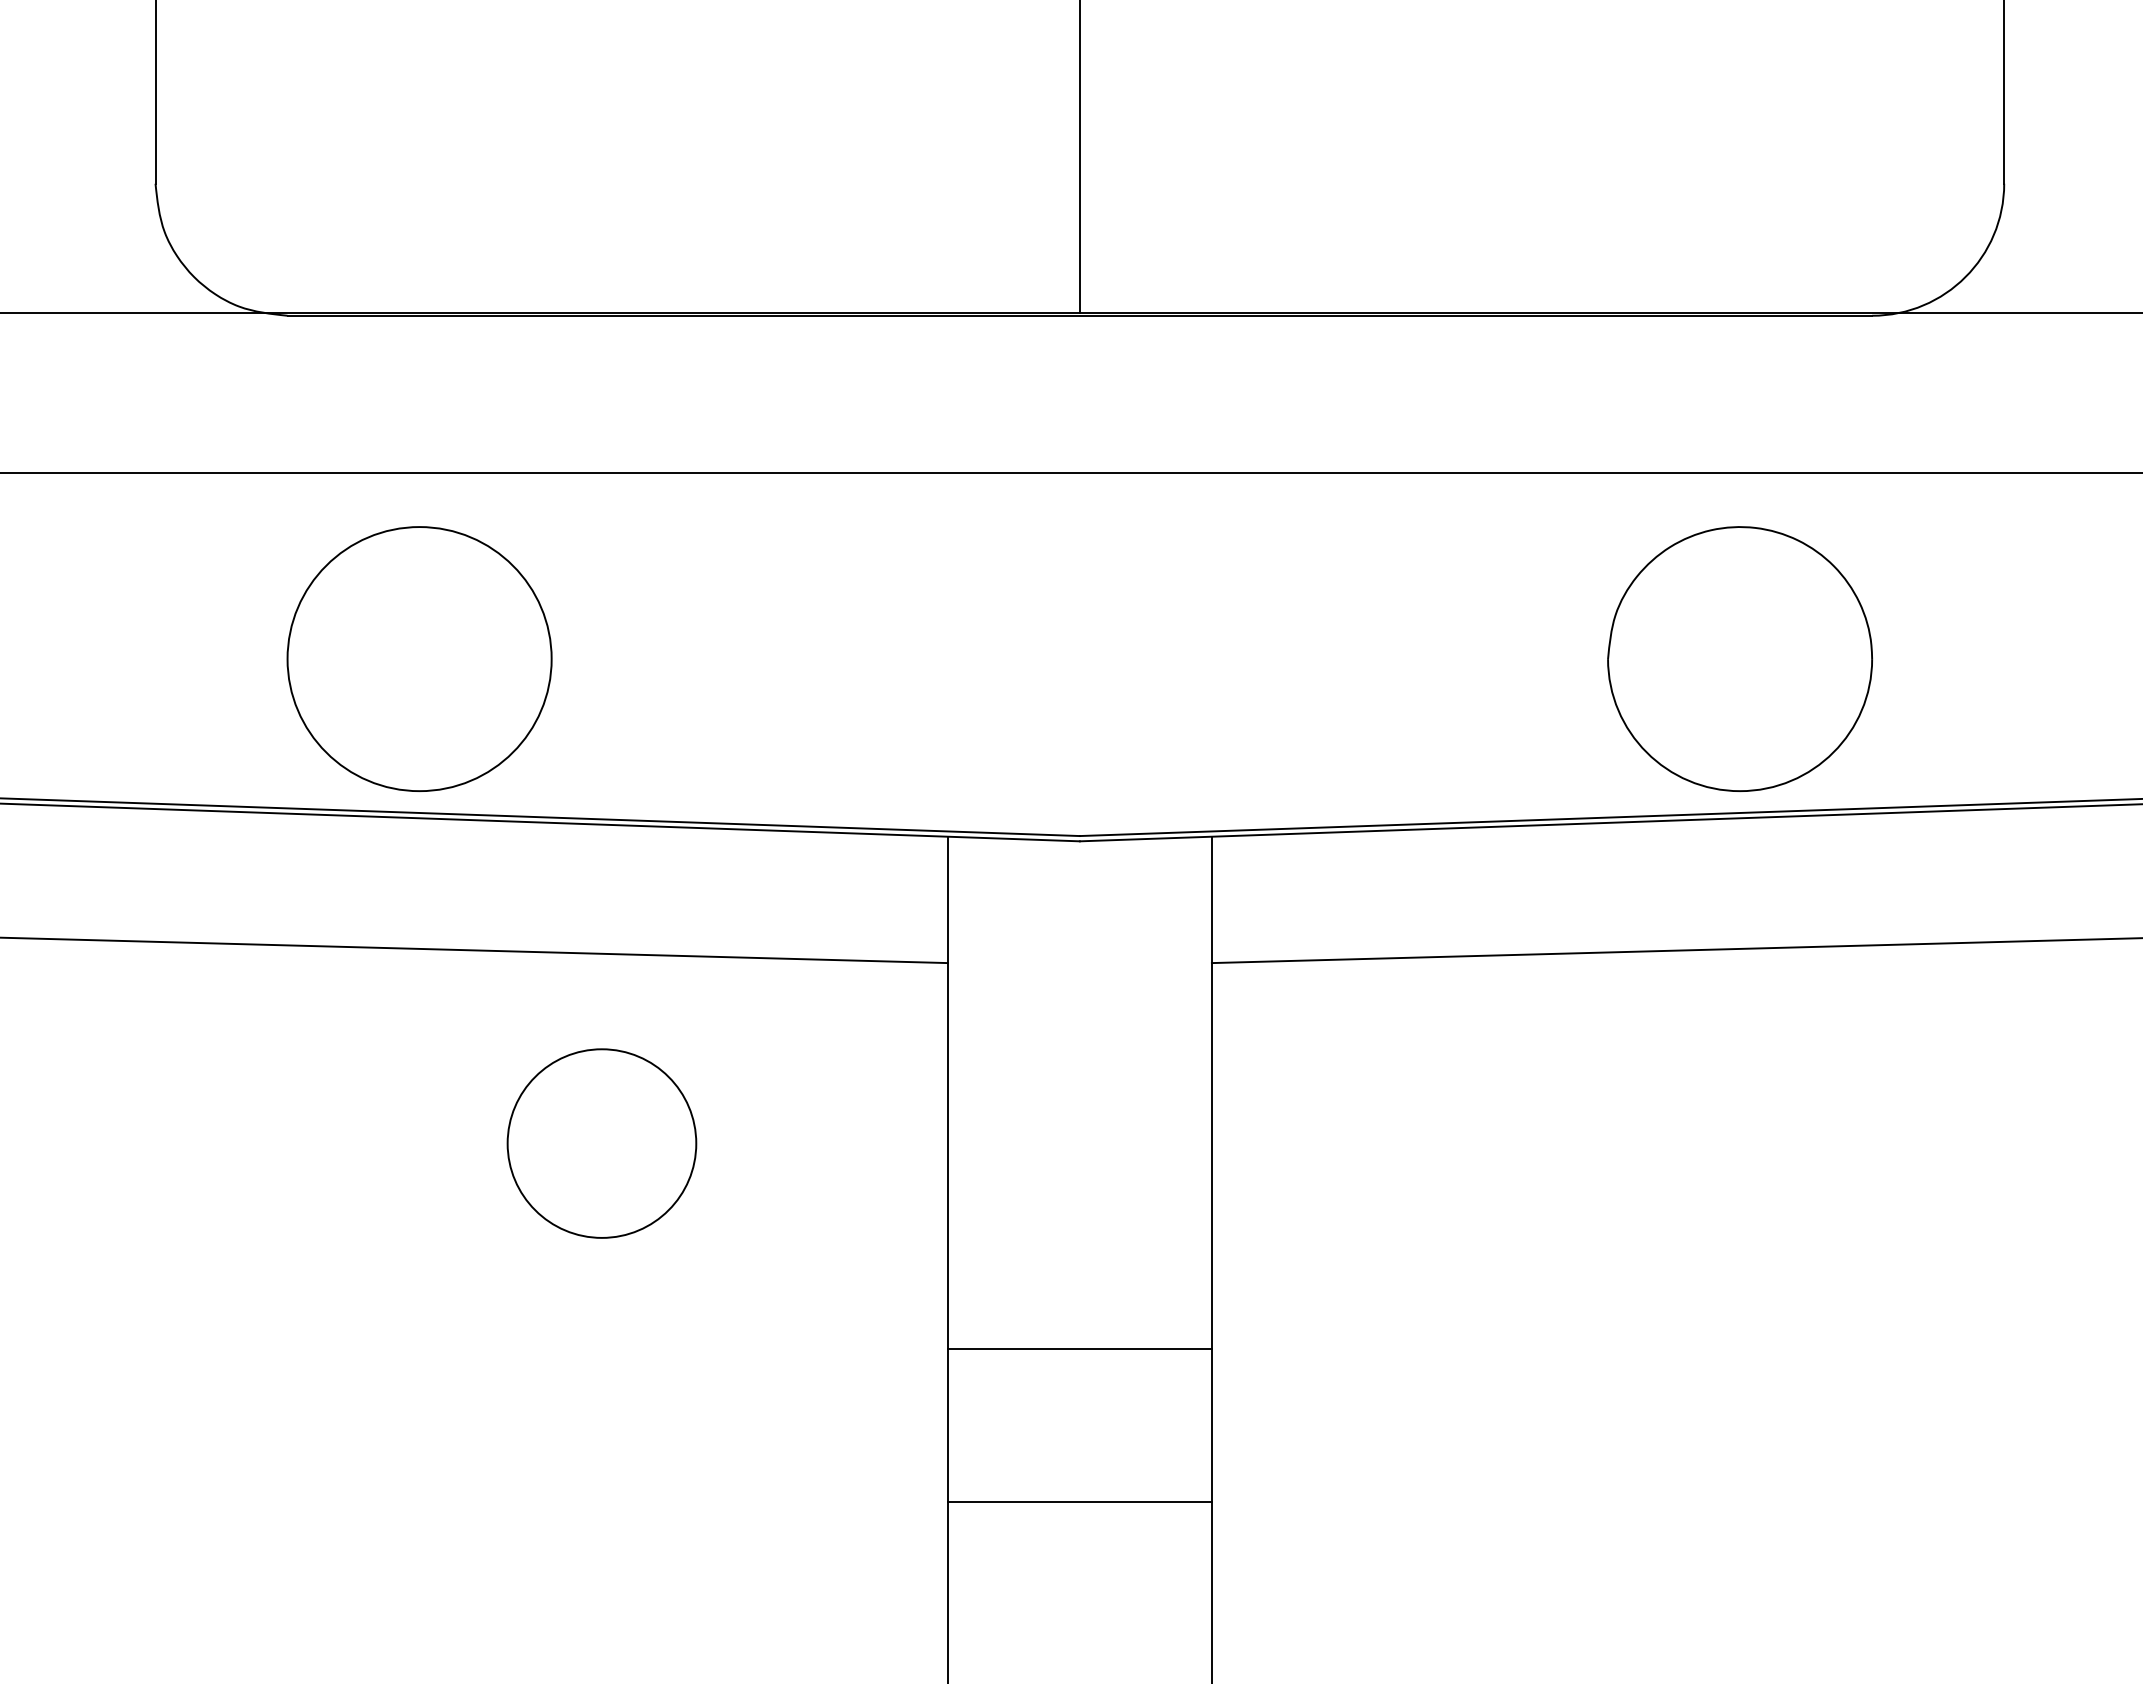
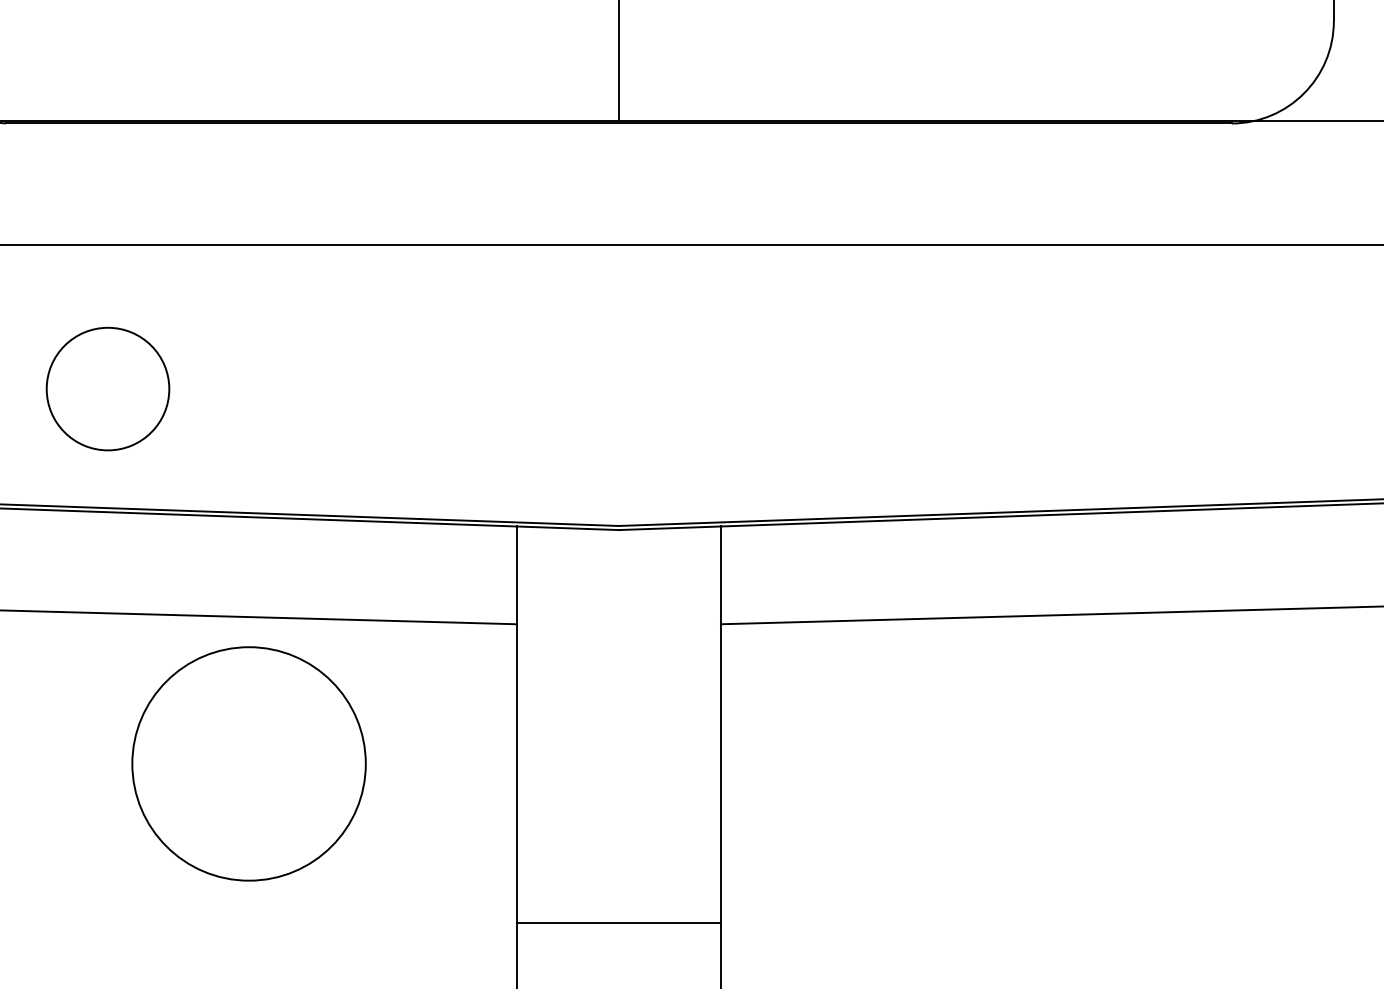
part: (1739, 658) -> (1129, 388), removed
circle: (419, 659) -> (107, 389), size x0.6
circle: (601, 1143) -> (248, 763), size x1.6

